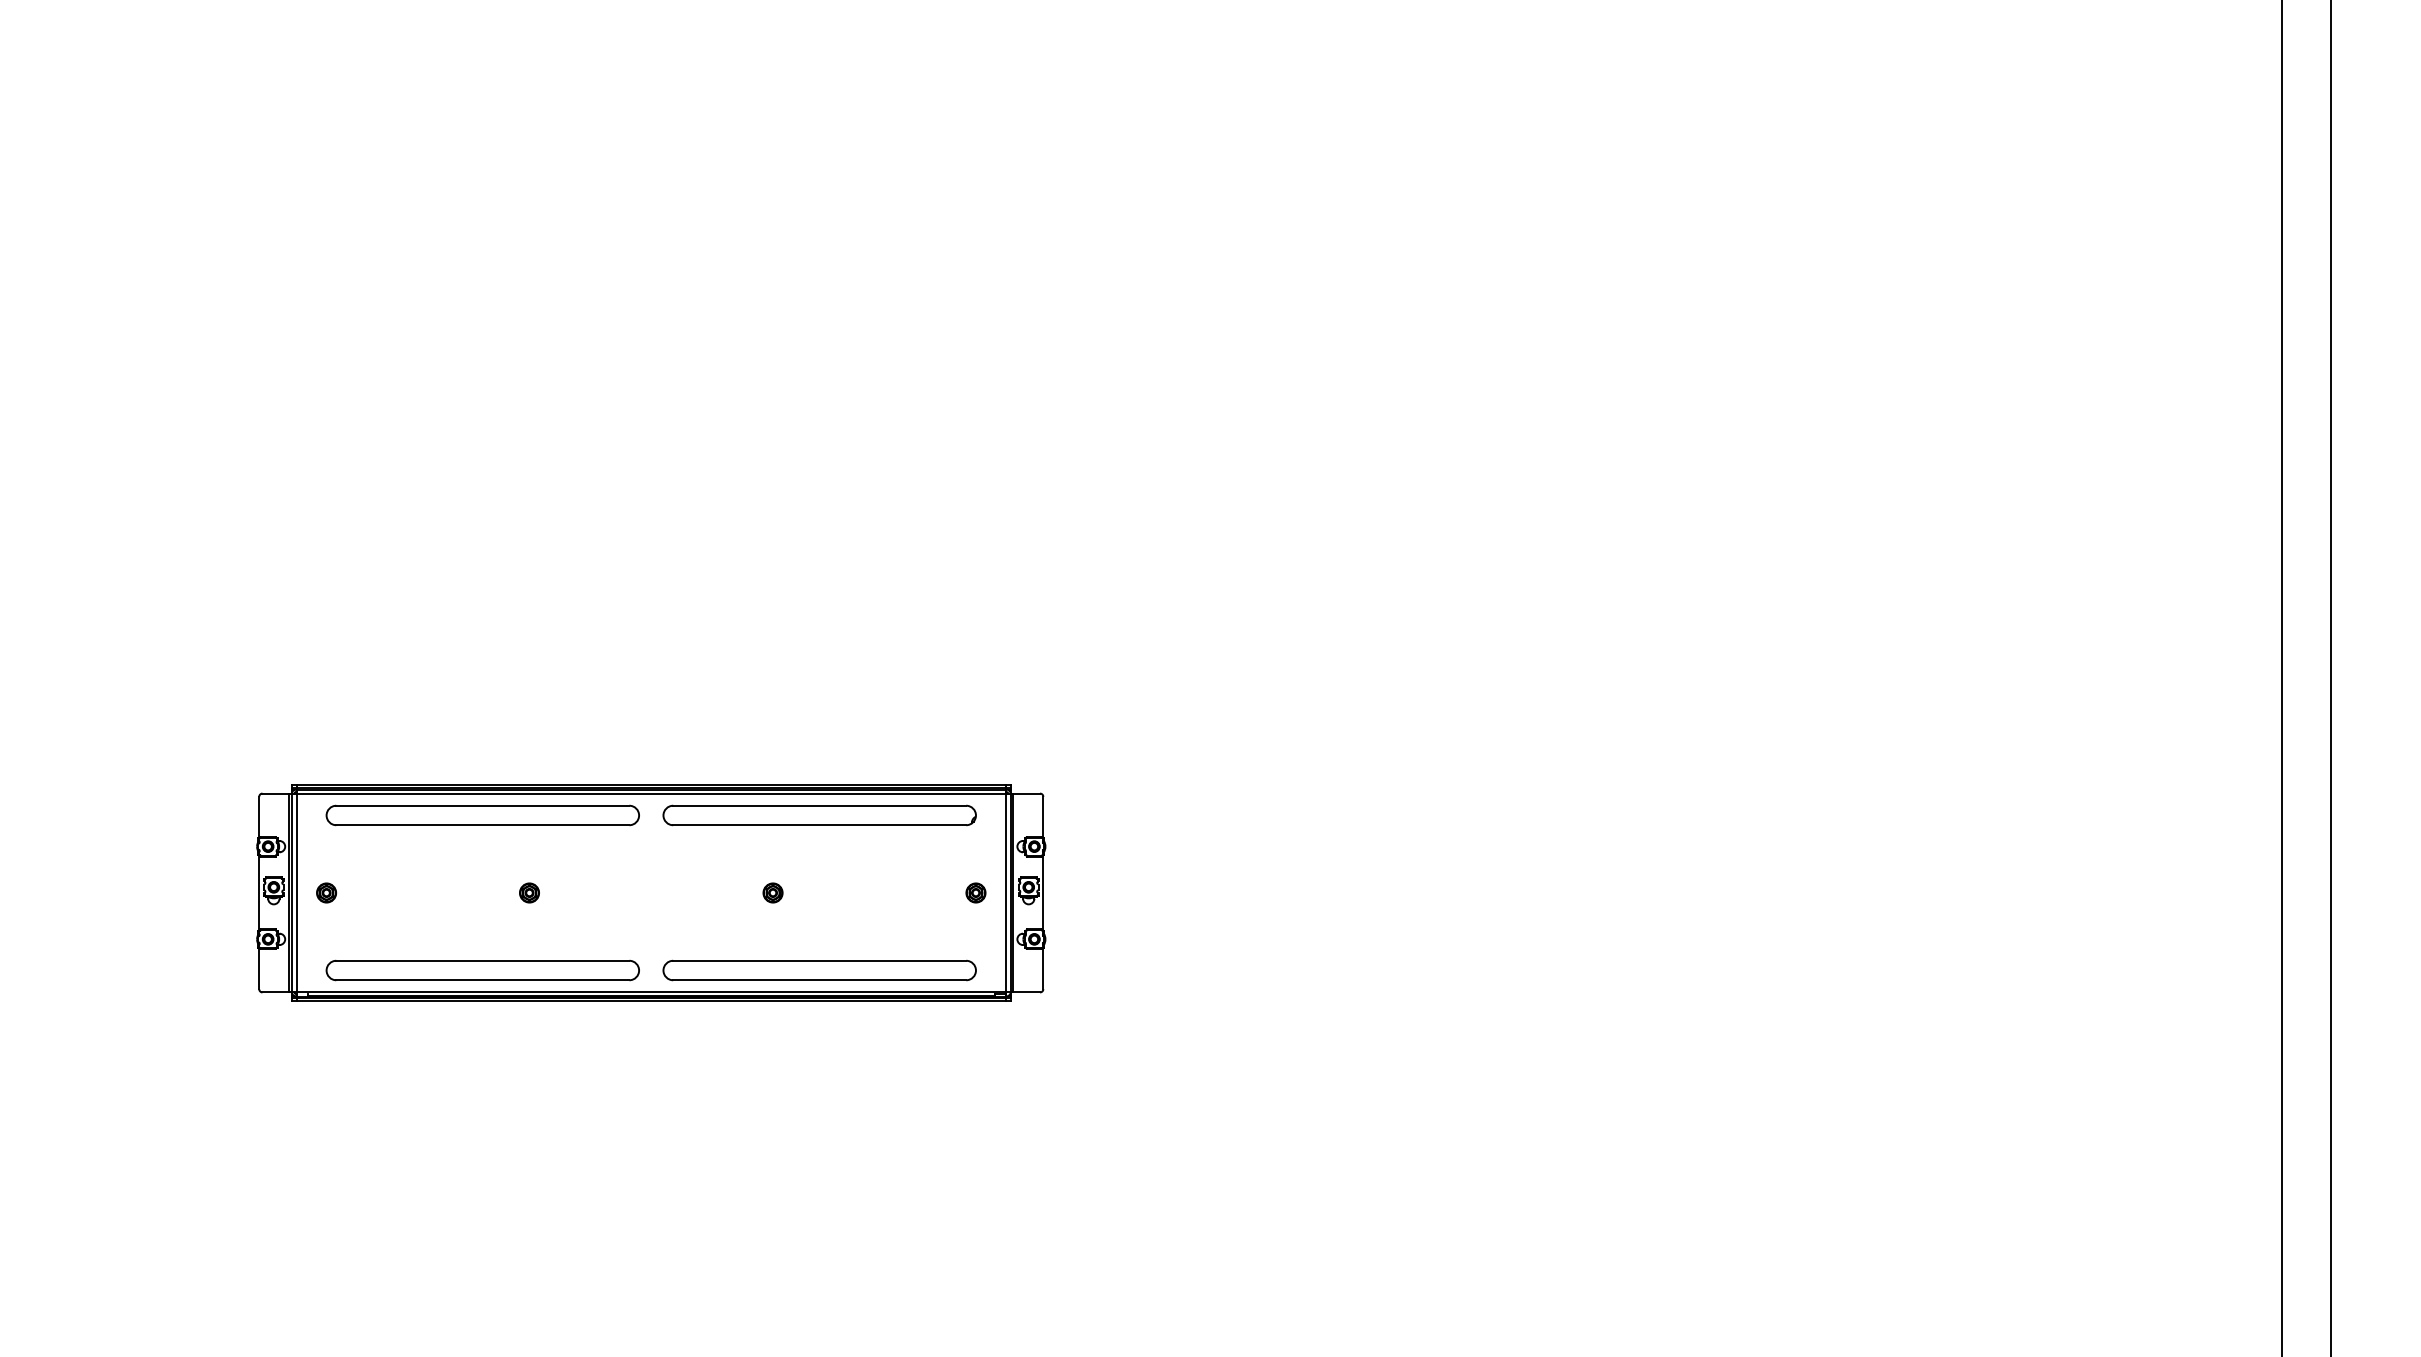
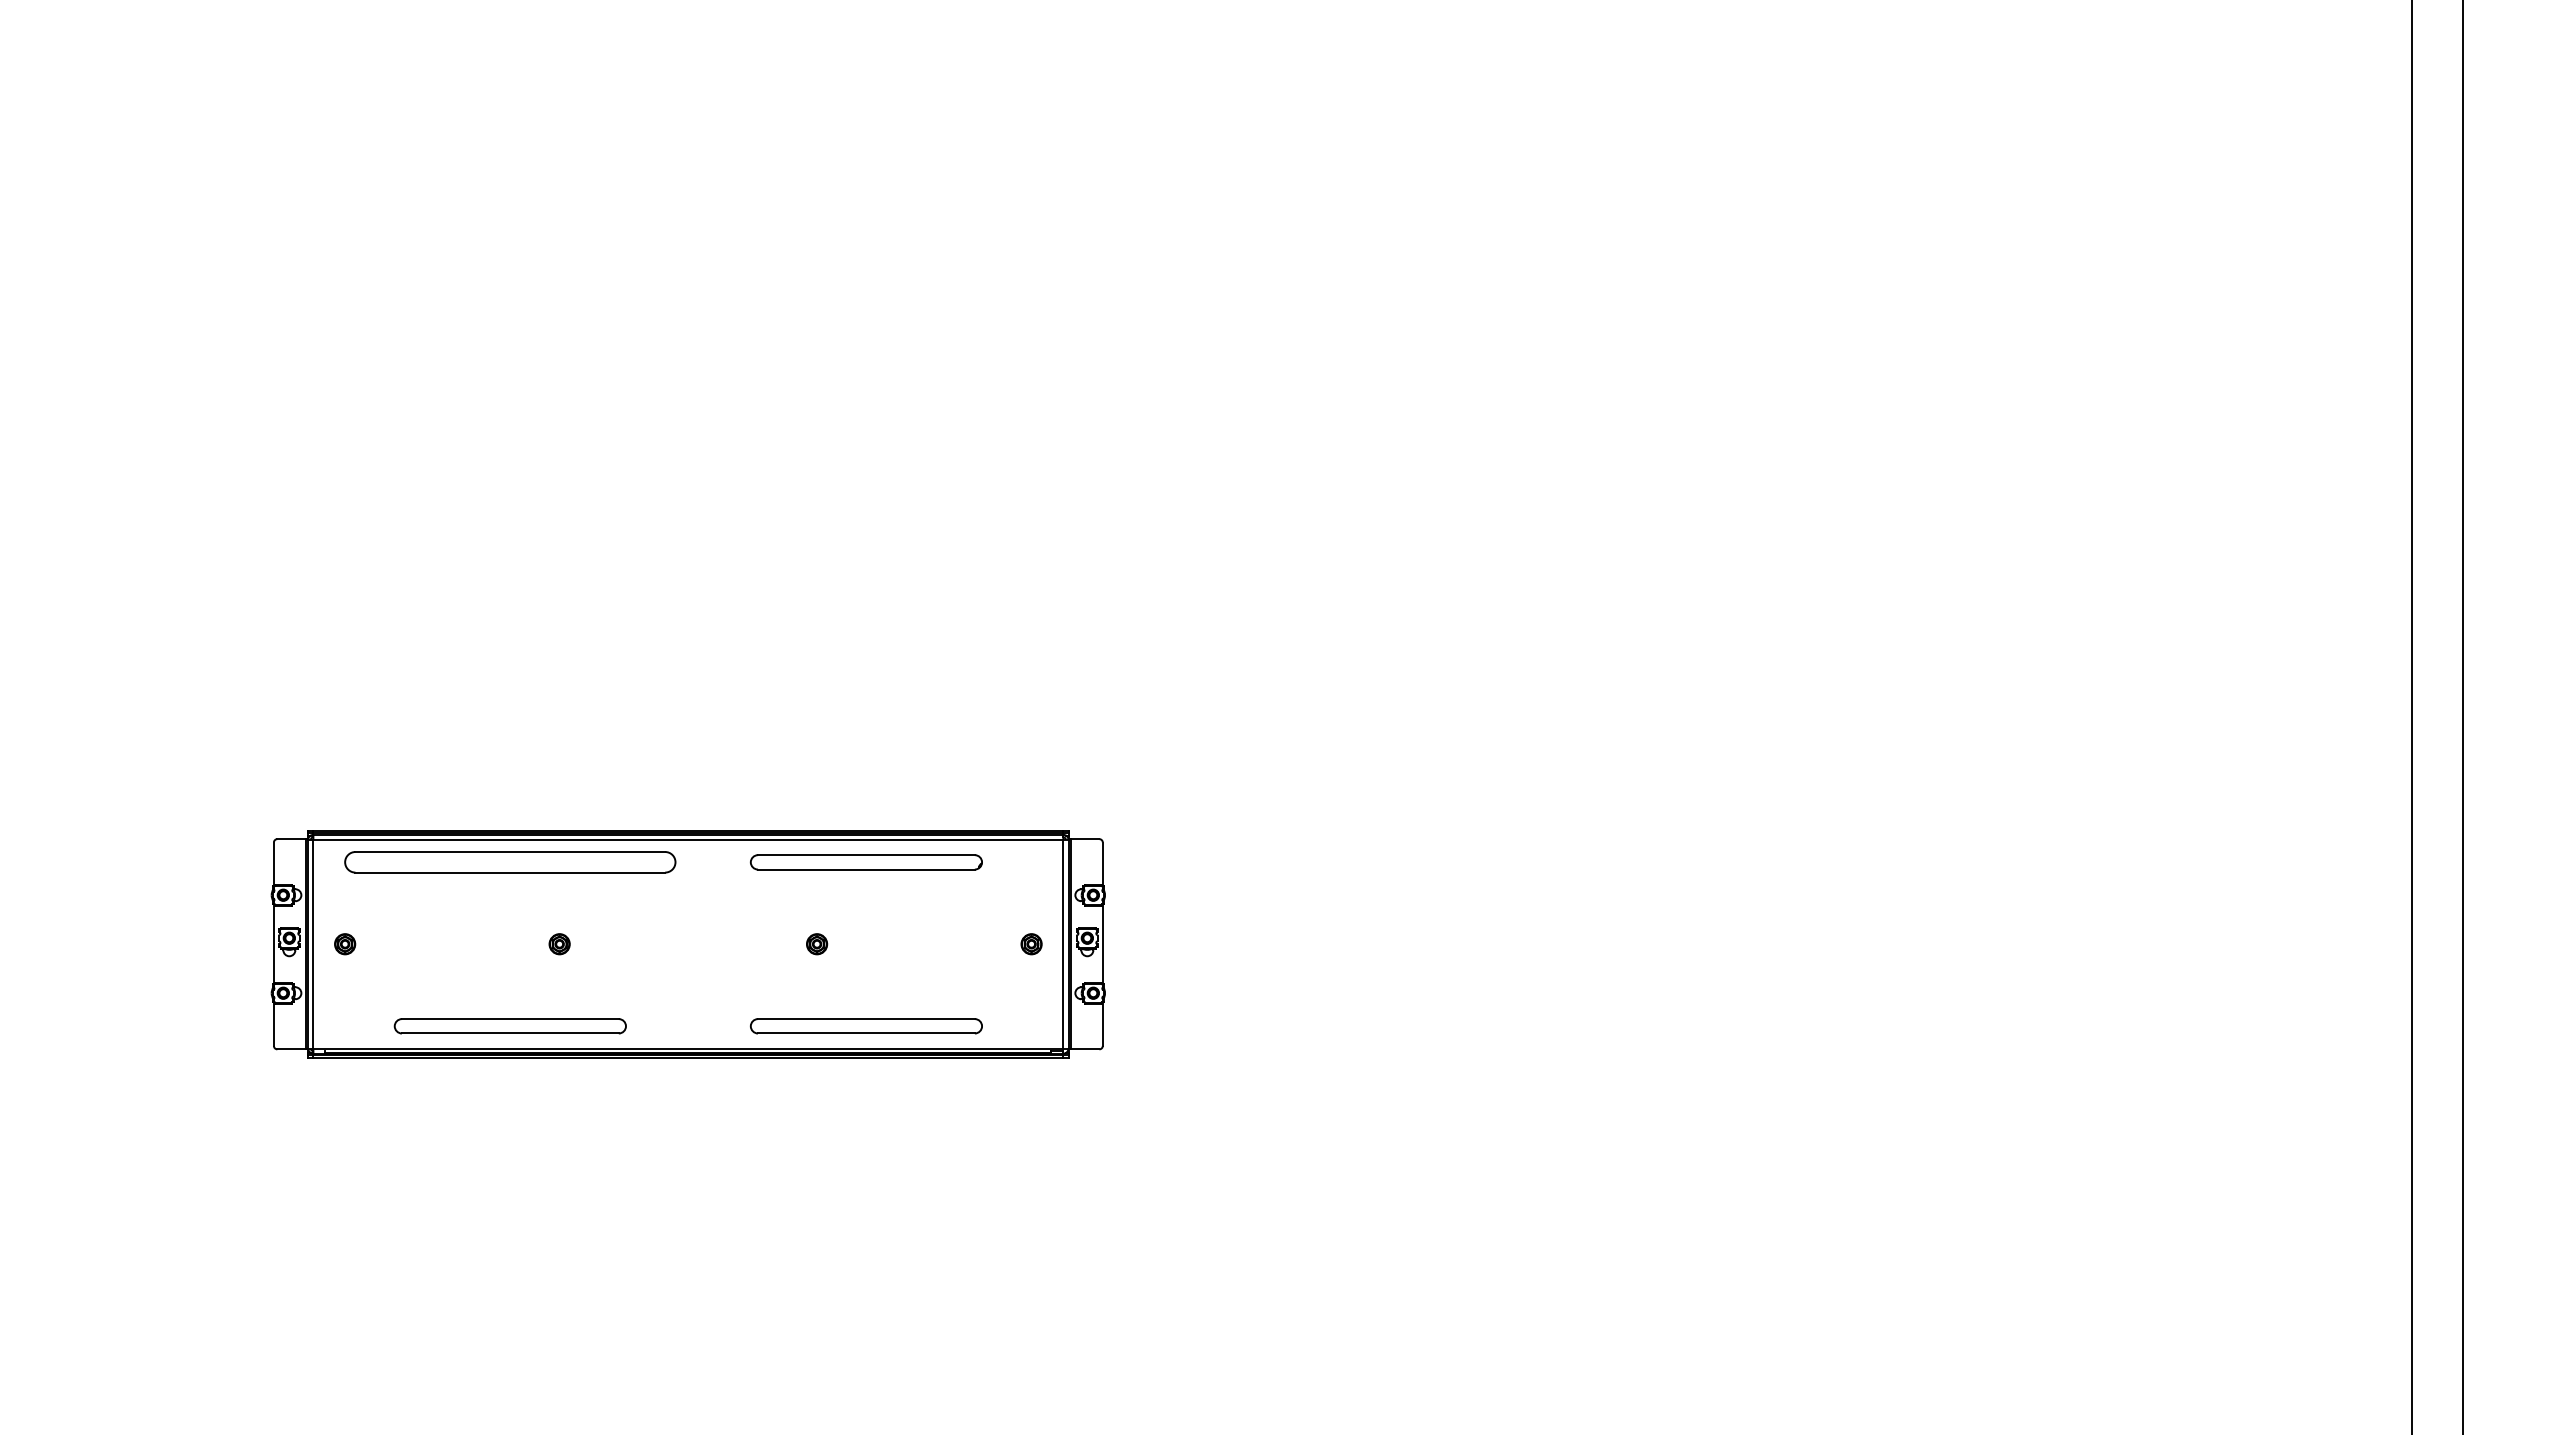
part: (819, 815) -> (866, 862), size x0.7
part: (483, 970) -> (510, 1026), size x0.7
part: (819, 970) -> (866, 1026), size x0.7

